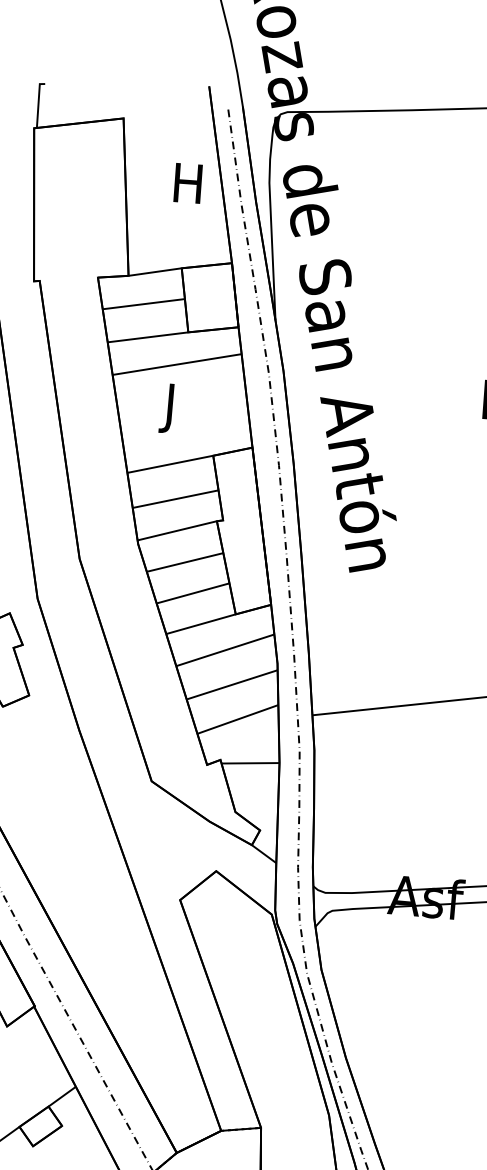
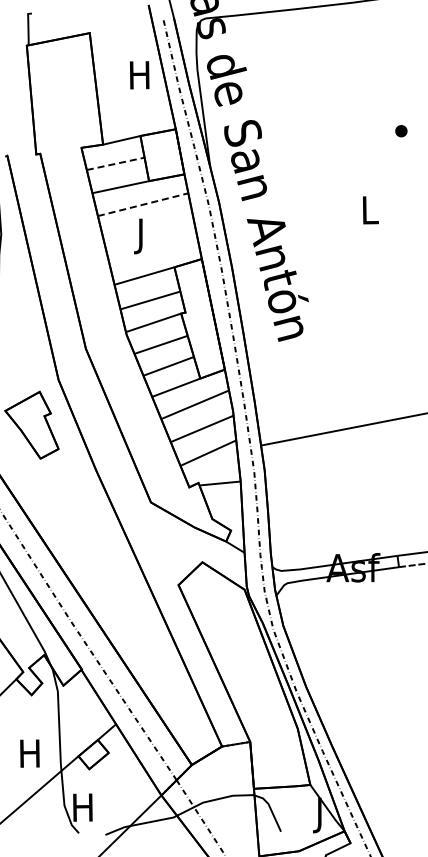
line: (143, 303) -> (115, 163), solid -> dashed
line: (177, 364) -> (143, 204), solid -> dashed

